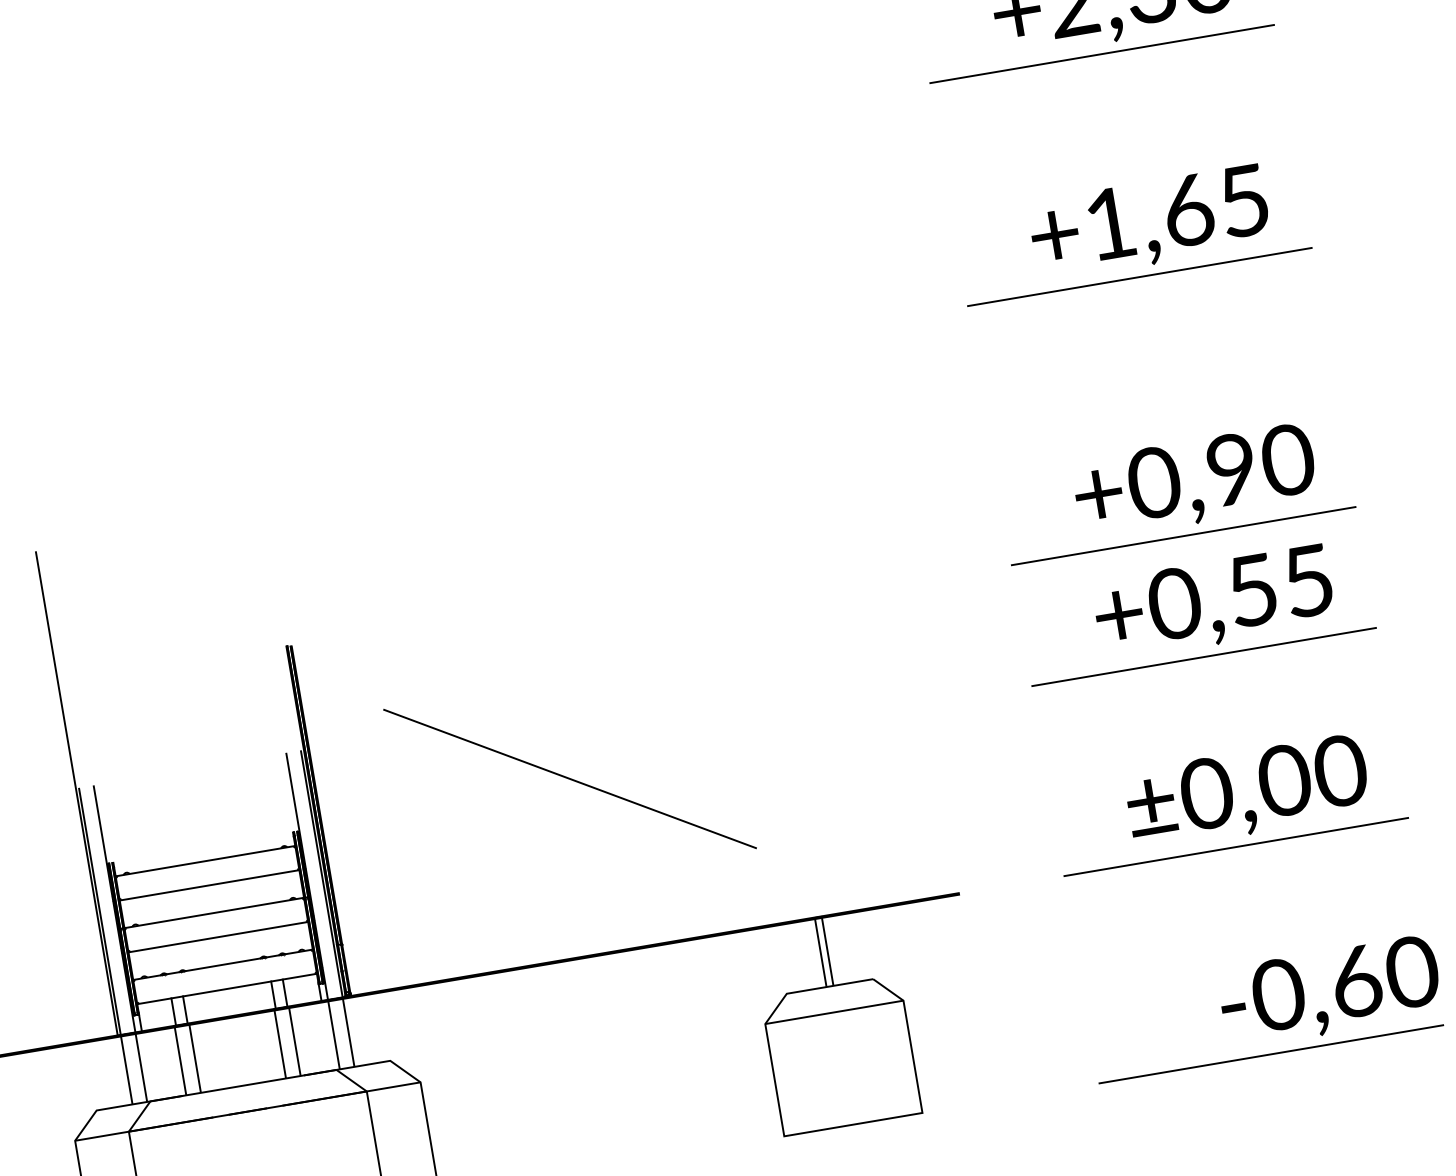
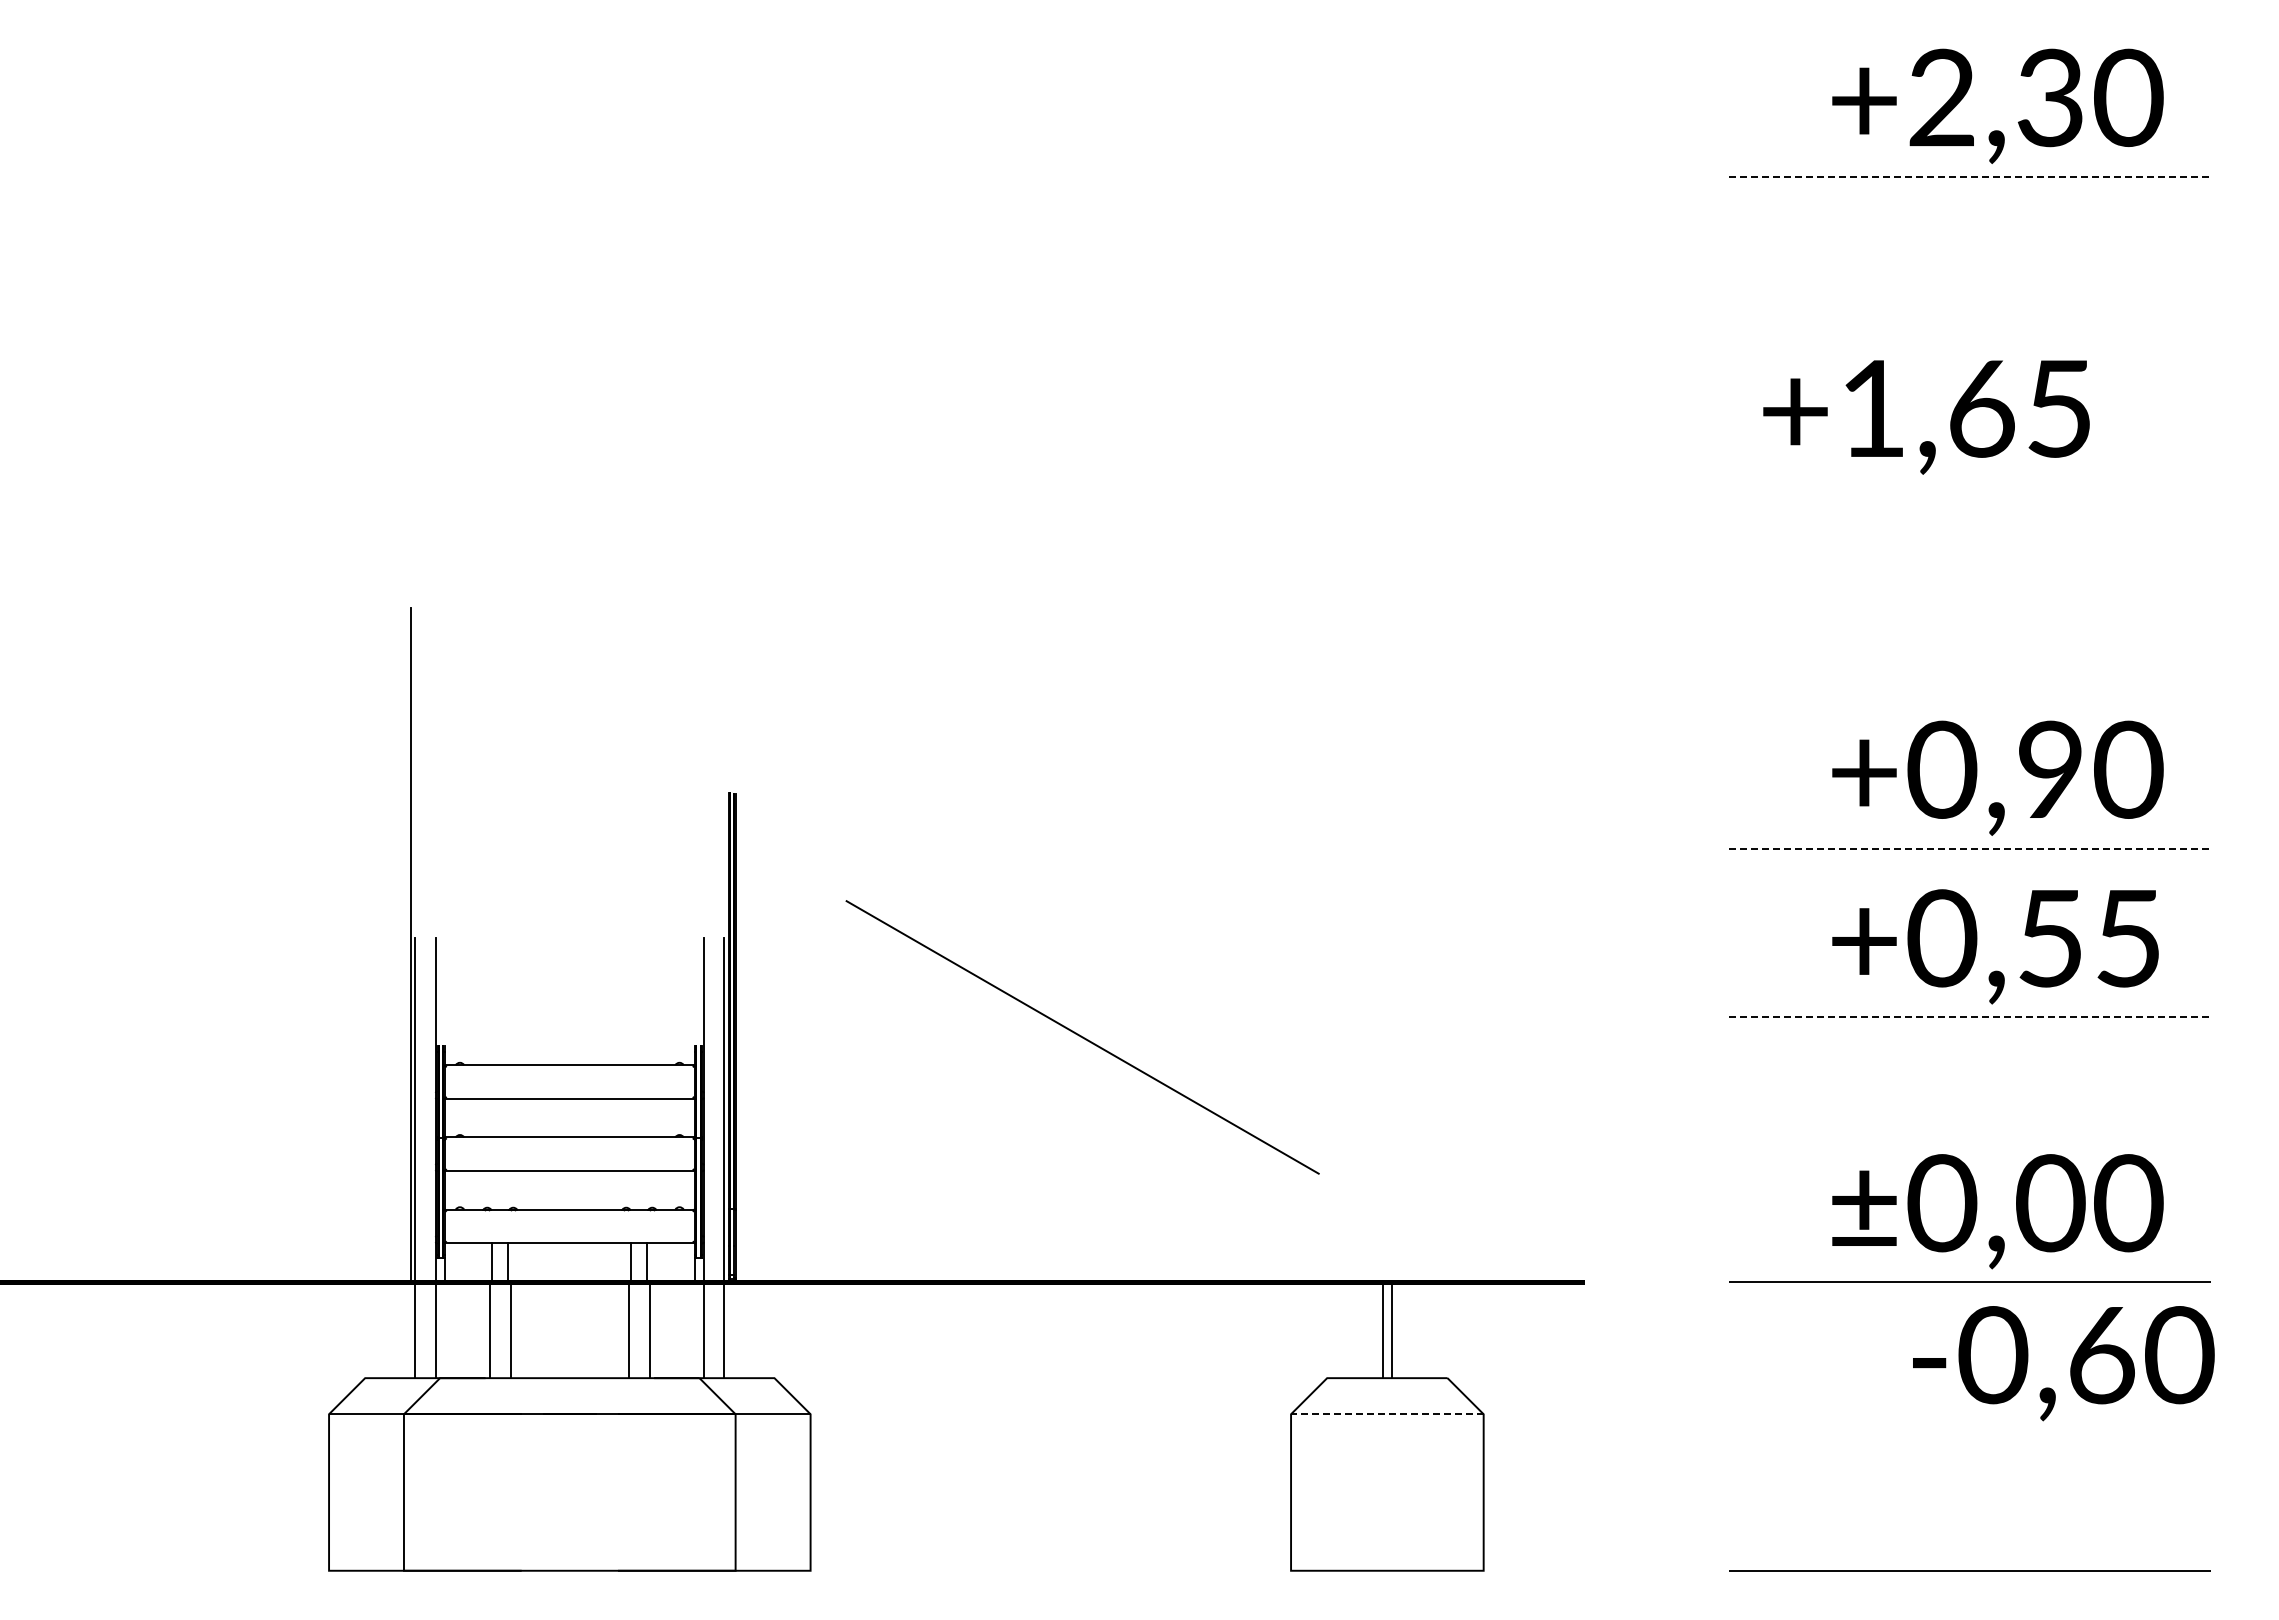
line: (1101, 54) -> (1969, 177), solid -> dashed
text: (1149, 223) -> (1926, 417), moved
line: (1139, 276) -> (1969, 487), removed
line: (1183, 535) -> (1969, 848), solid -> dashed
line: (1203, 657) -> (1969, 1017), solid -> dashed
text: (1329, 992) -> (2063, 1363), moved
line: (833, 1012) -> (1386, 1414), solid -> dashed

